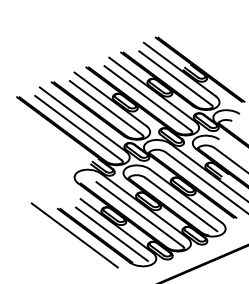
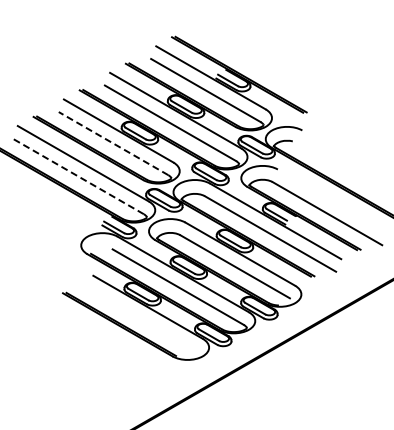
line: (105, 107) -> (113, 143), solid -> dashed
line: (78, 128) -> (78, 176), solid -> dashed
line: (111, 233) -> (142, 319), removed
line: (74, 235) -> (90, 327), removed

